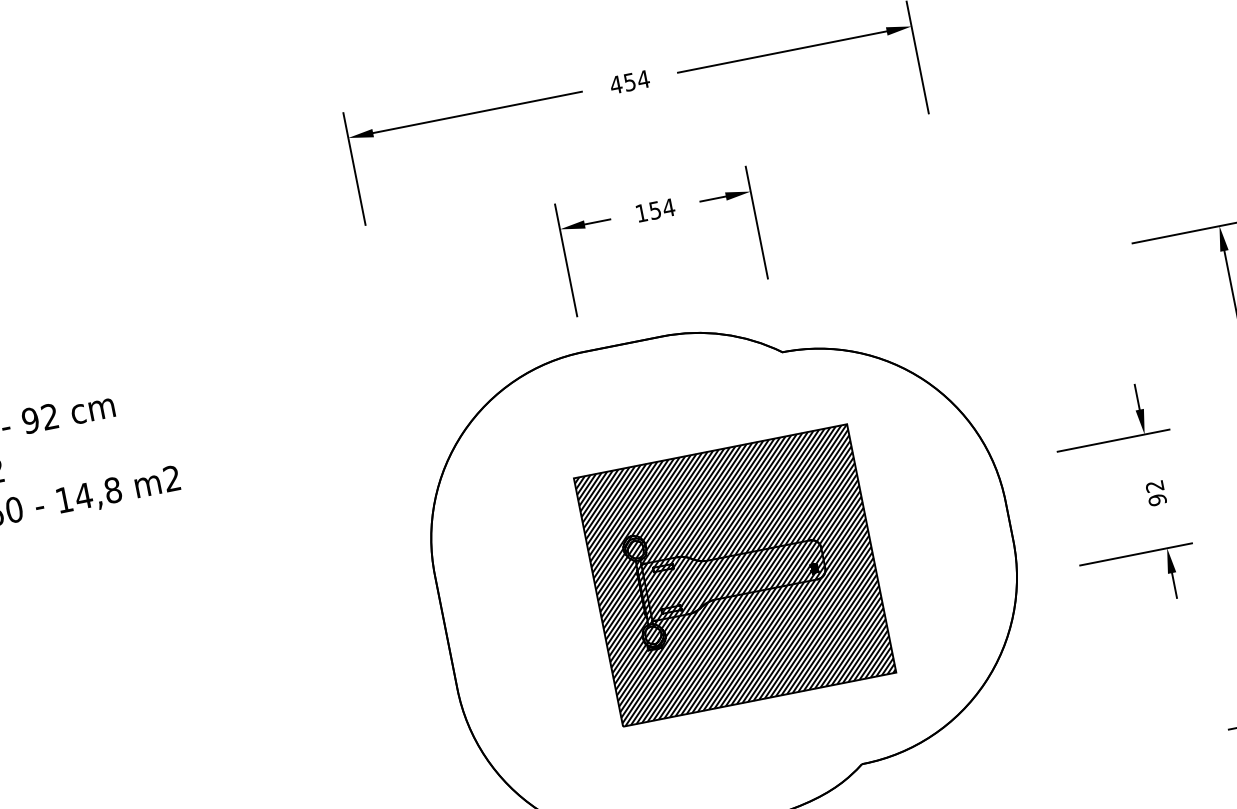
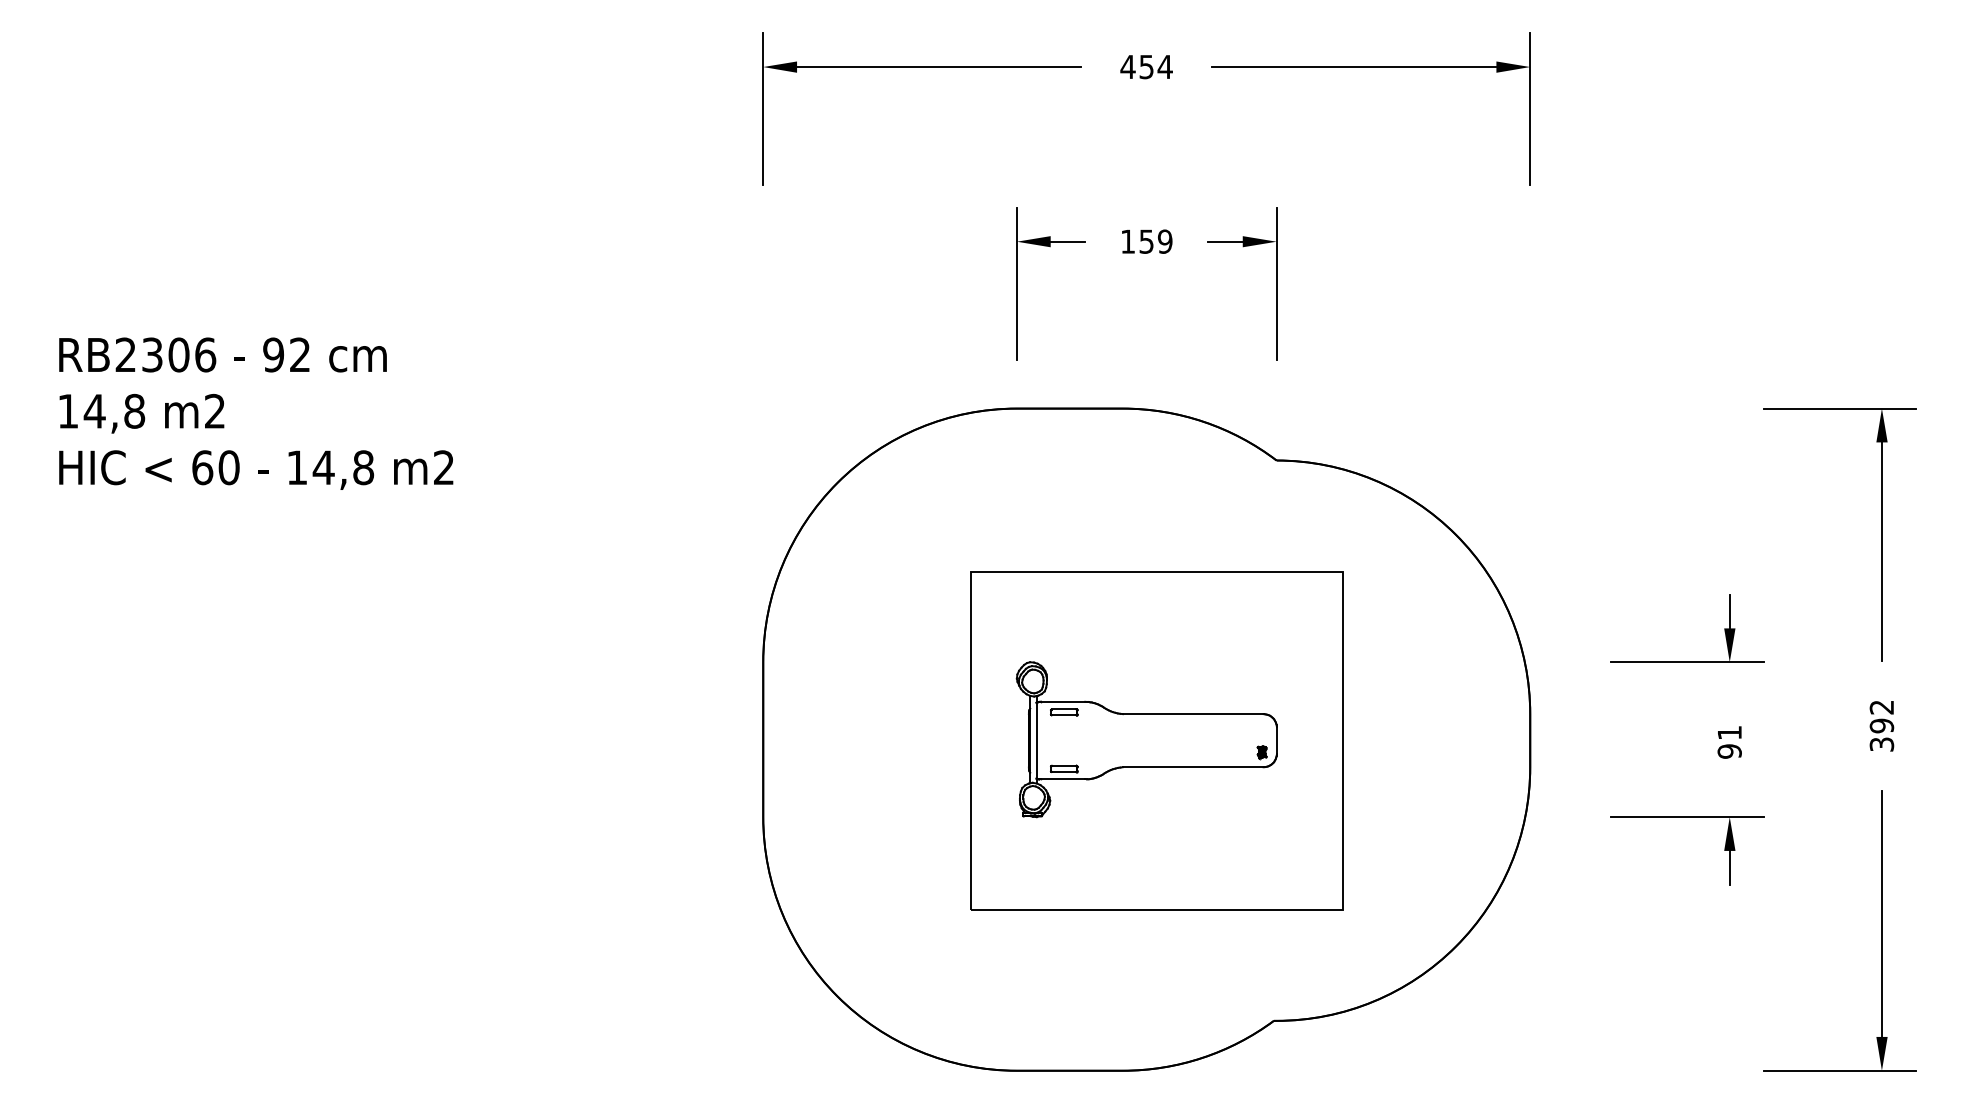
text: (668, 207) -> (1164, 241), 154 -> 159
text: (1154, 486) -> (1729, 732), 92 -> 91
hatch: (735, 575) -> (1156, 740), removed

